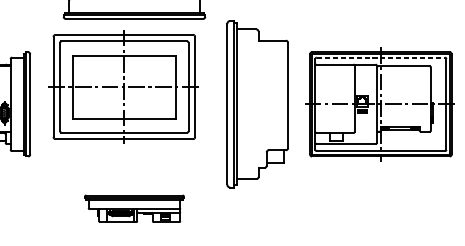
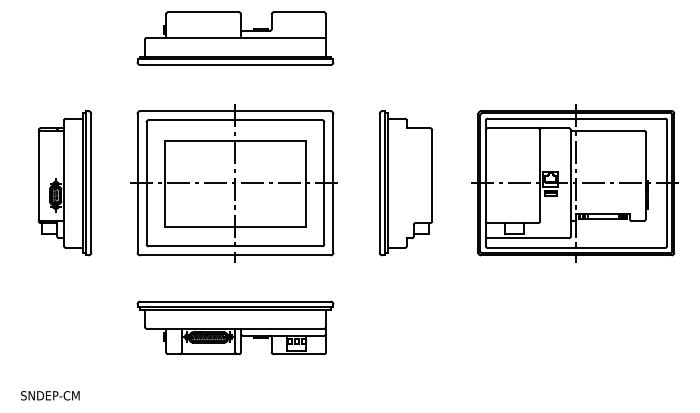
line: (380, 57) -> (576, 118), dashed -> solid
part: (122, 87) -> (233, 183), moved
part: (257, 104) -> (405, 183), size x0.62
part: (134, 208) -> (235, 327), size x1.43

